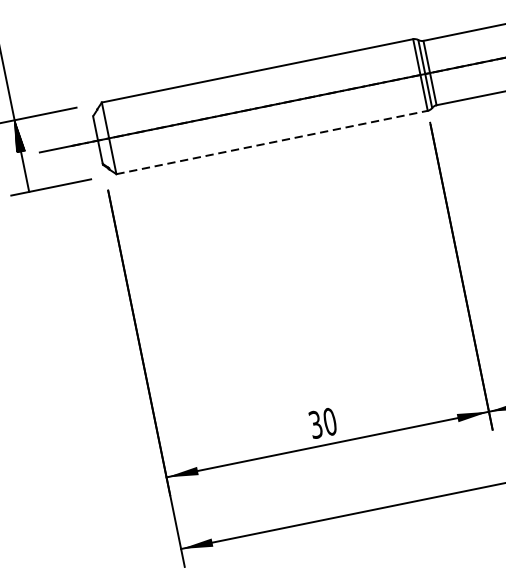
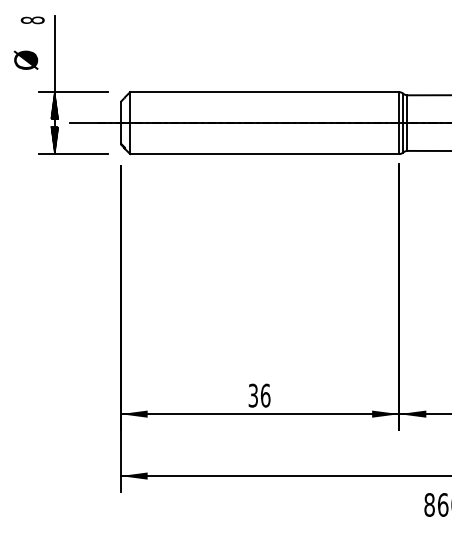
line: (271, 143) -> (264, 154), dashed -> solid
hatch: (25, 176) -> (54, 140), added
text: (329, 421) -> (265, 395), 30 -> 36

